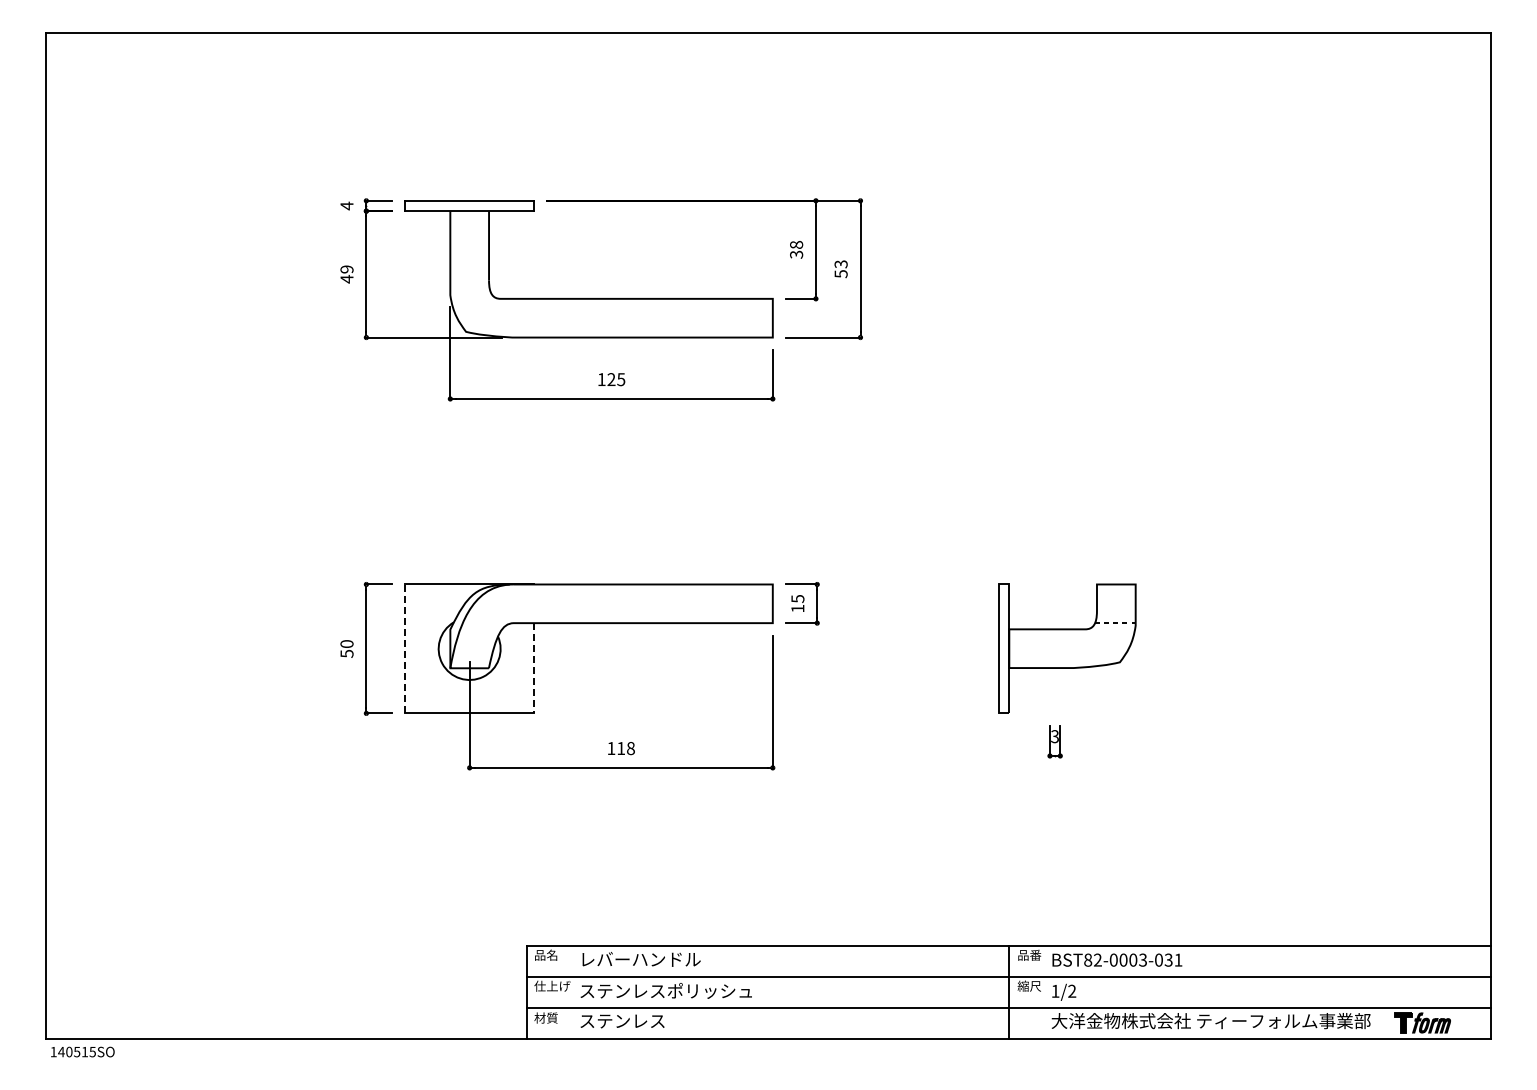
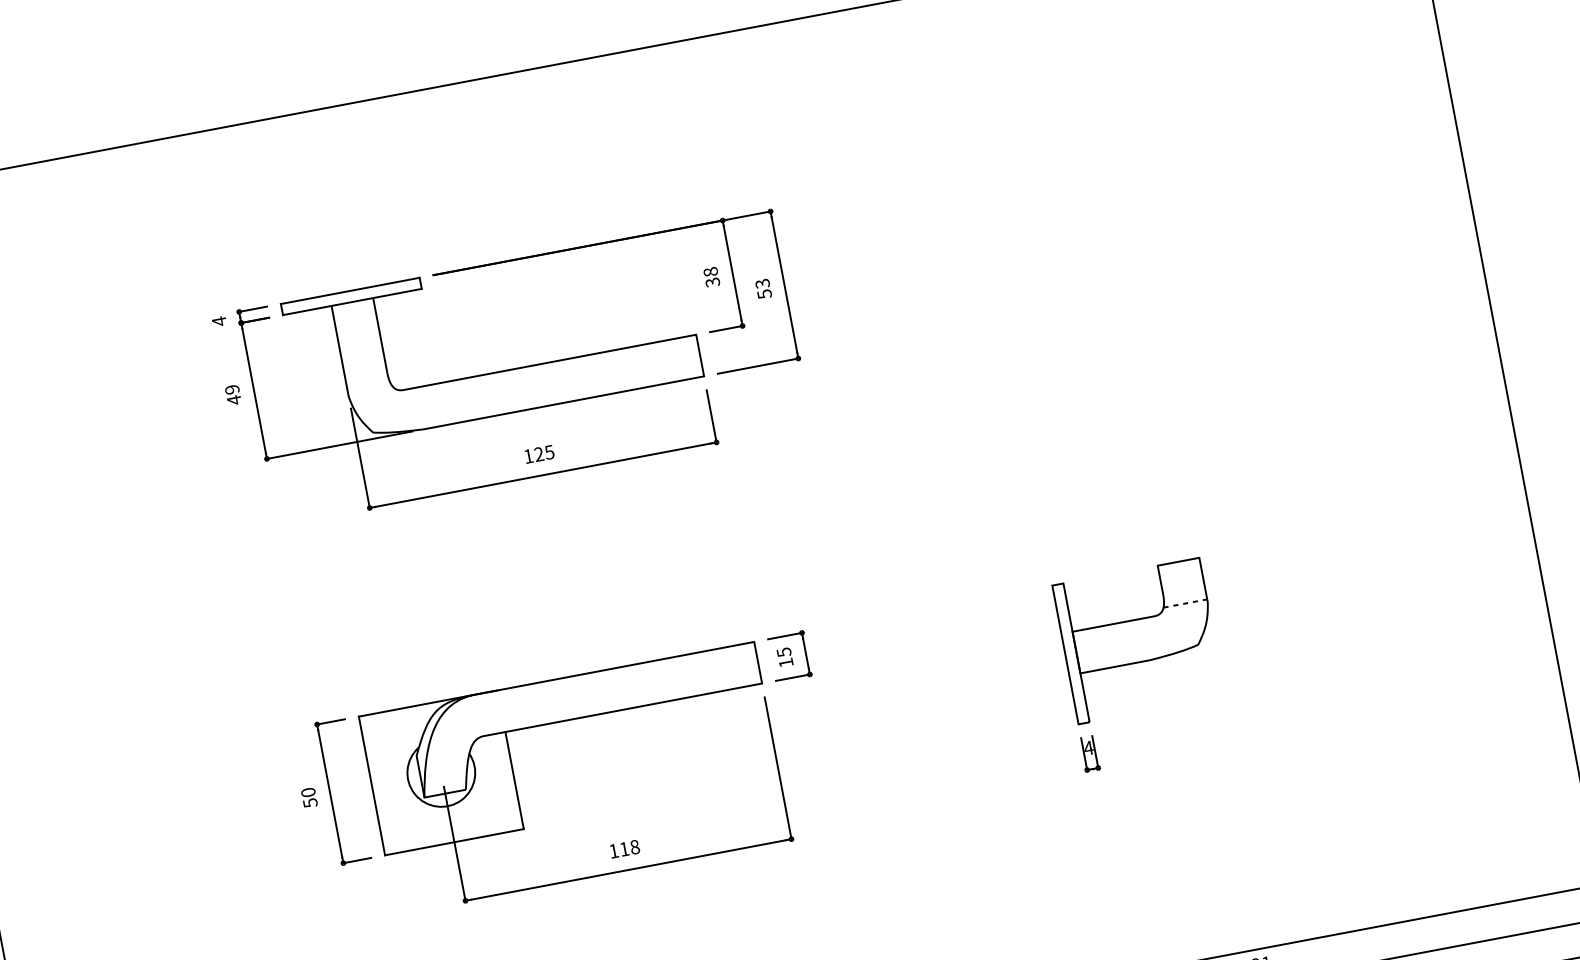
line: (405, 648) -> (372, 785), dashed -> solid
part: (1067, 648) -> (1139, 640), moved
line: (534, 668) -> (515, 780), dashed -> solid
text: (1054, 736) -> (1088, 748), 3 -> 4

